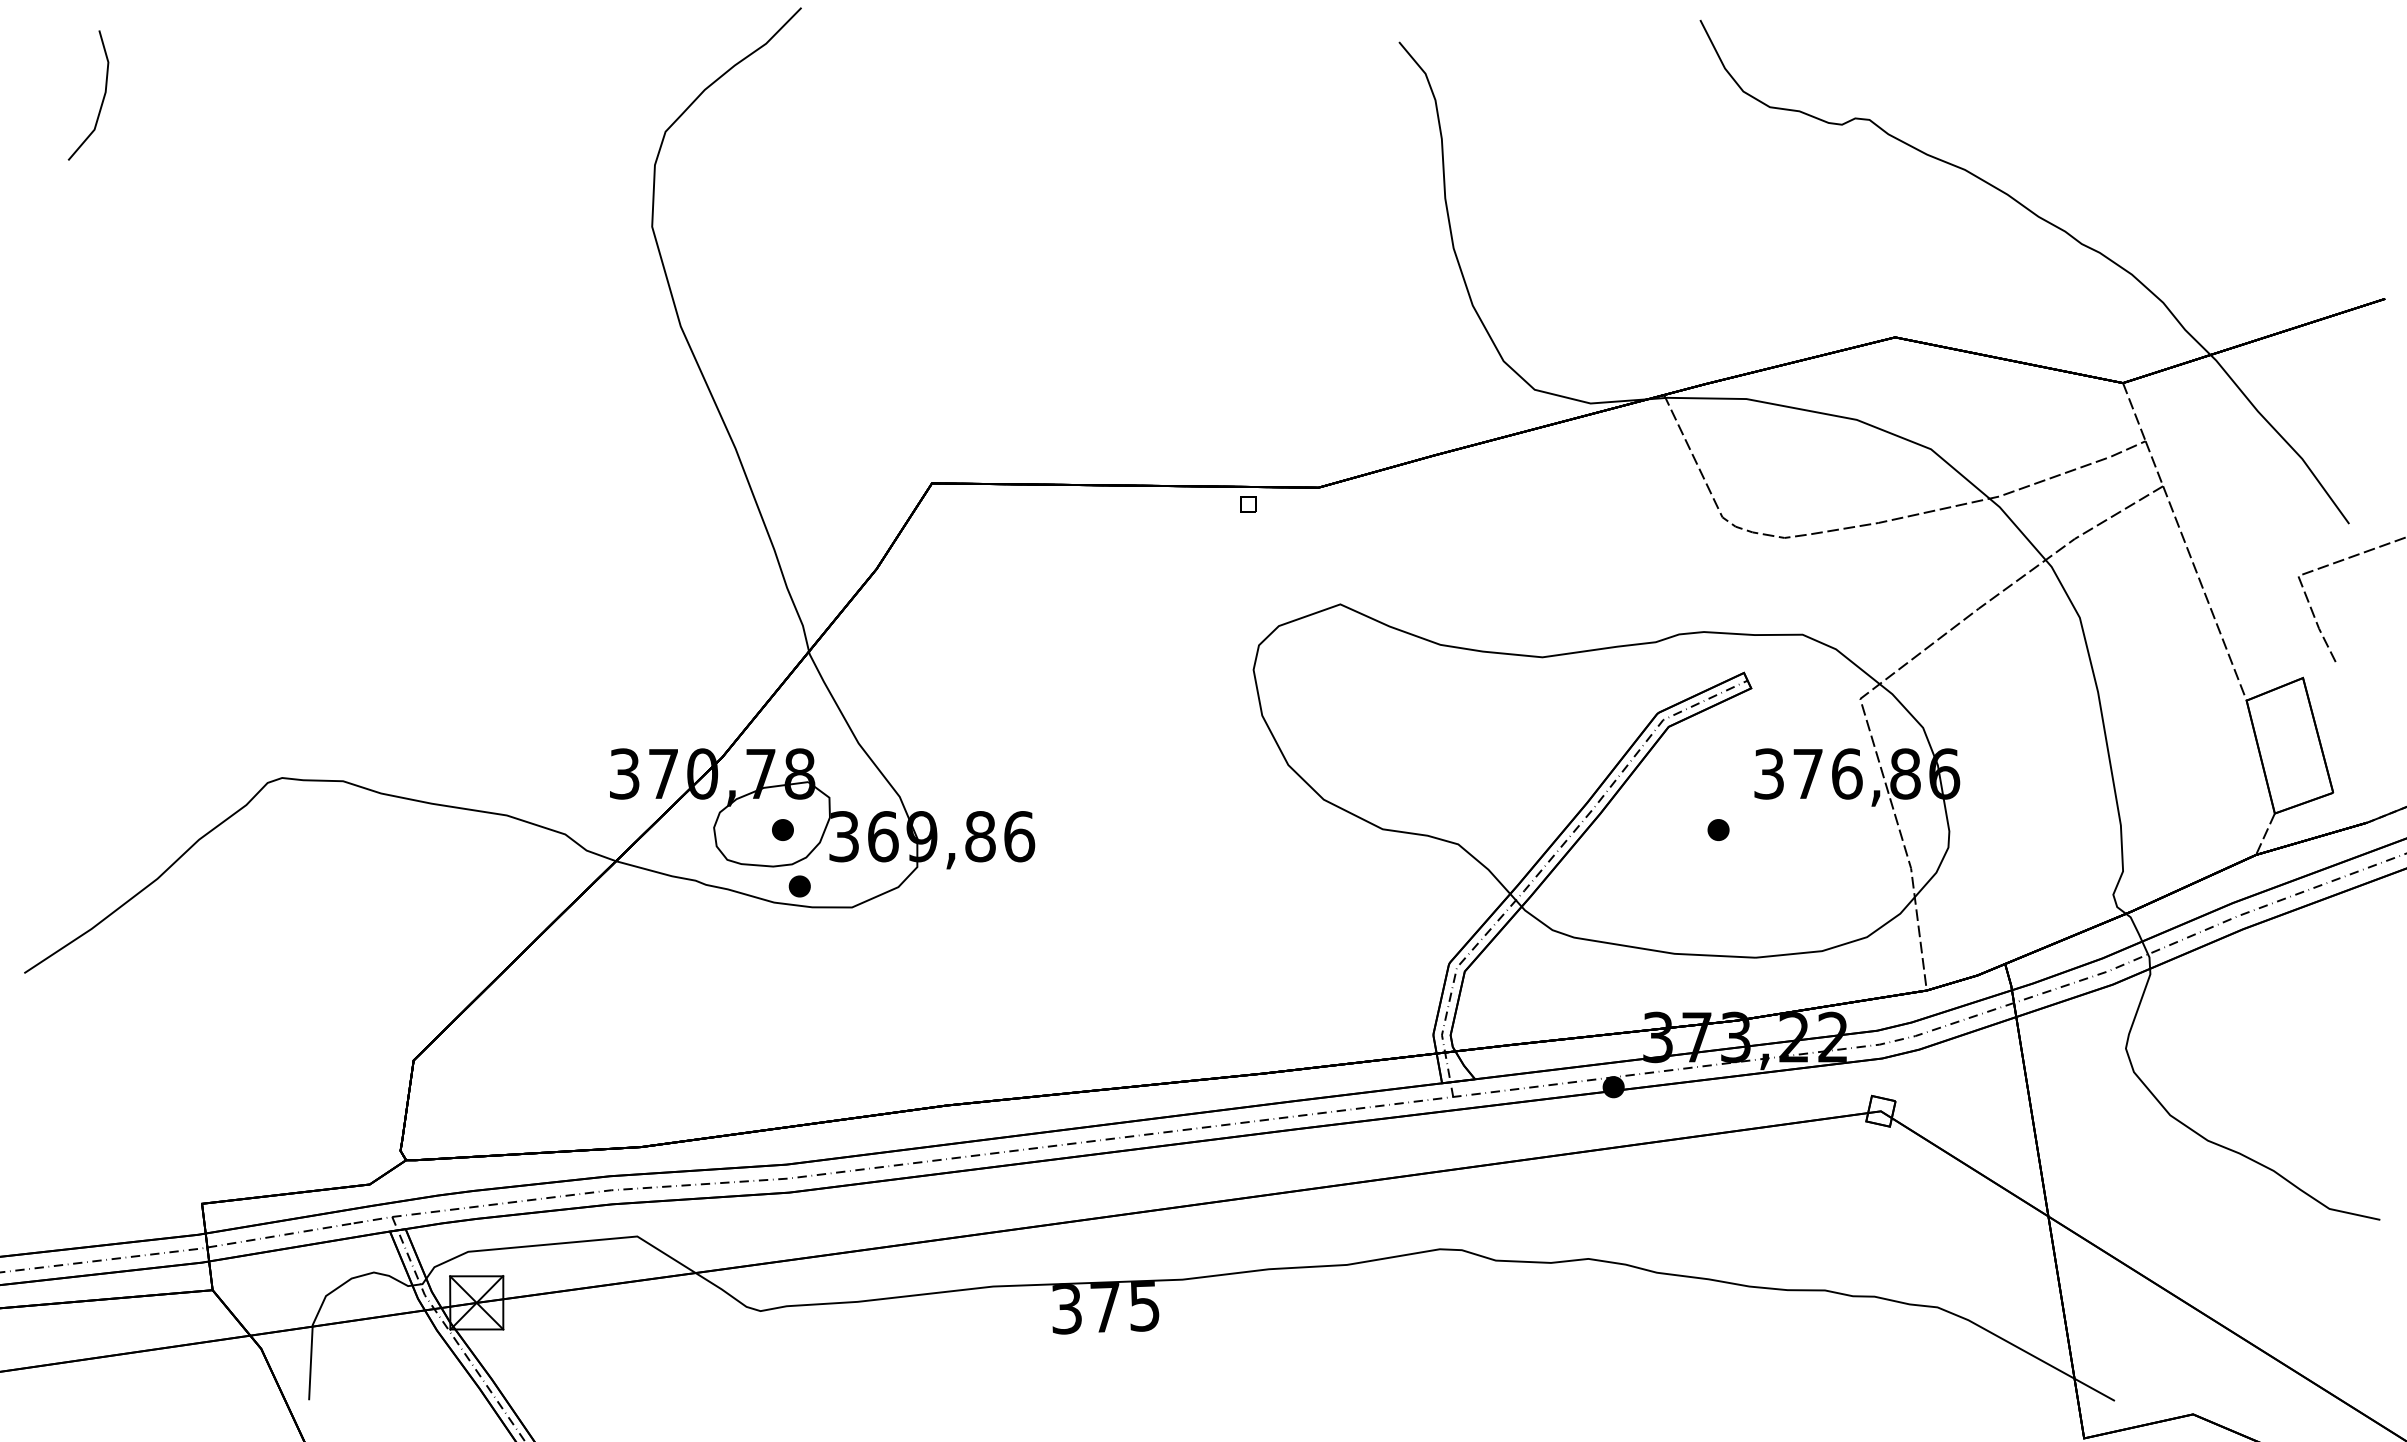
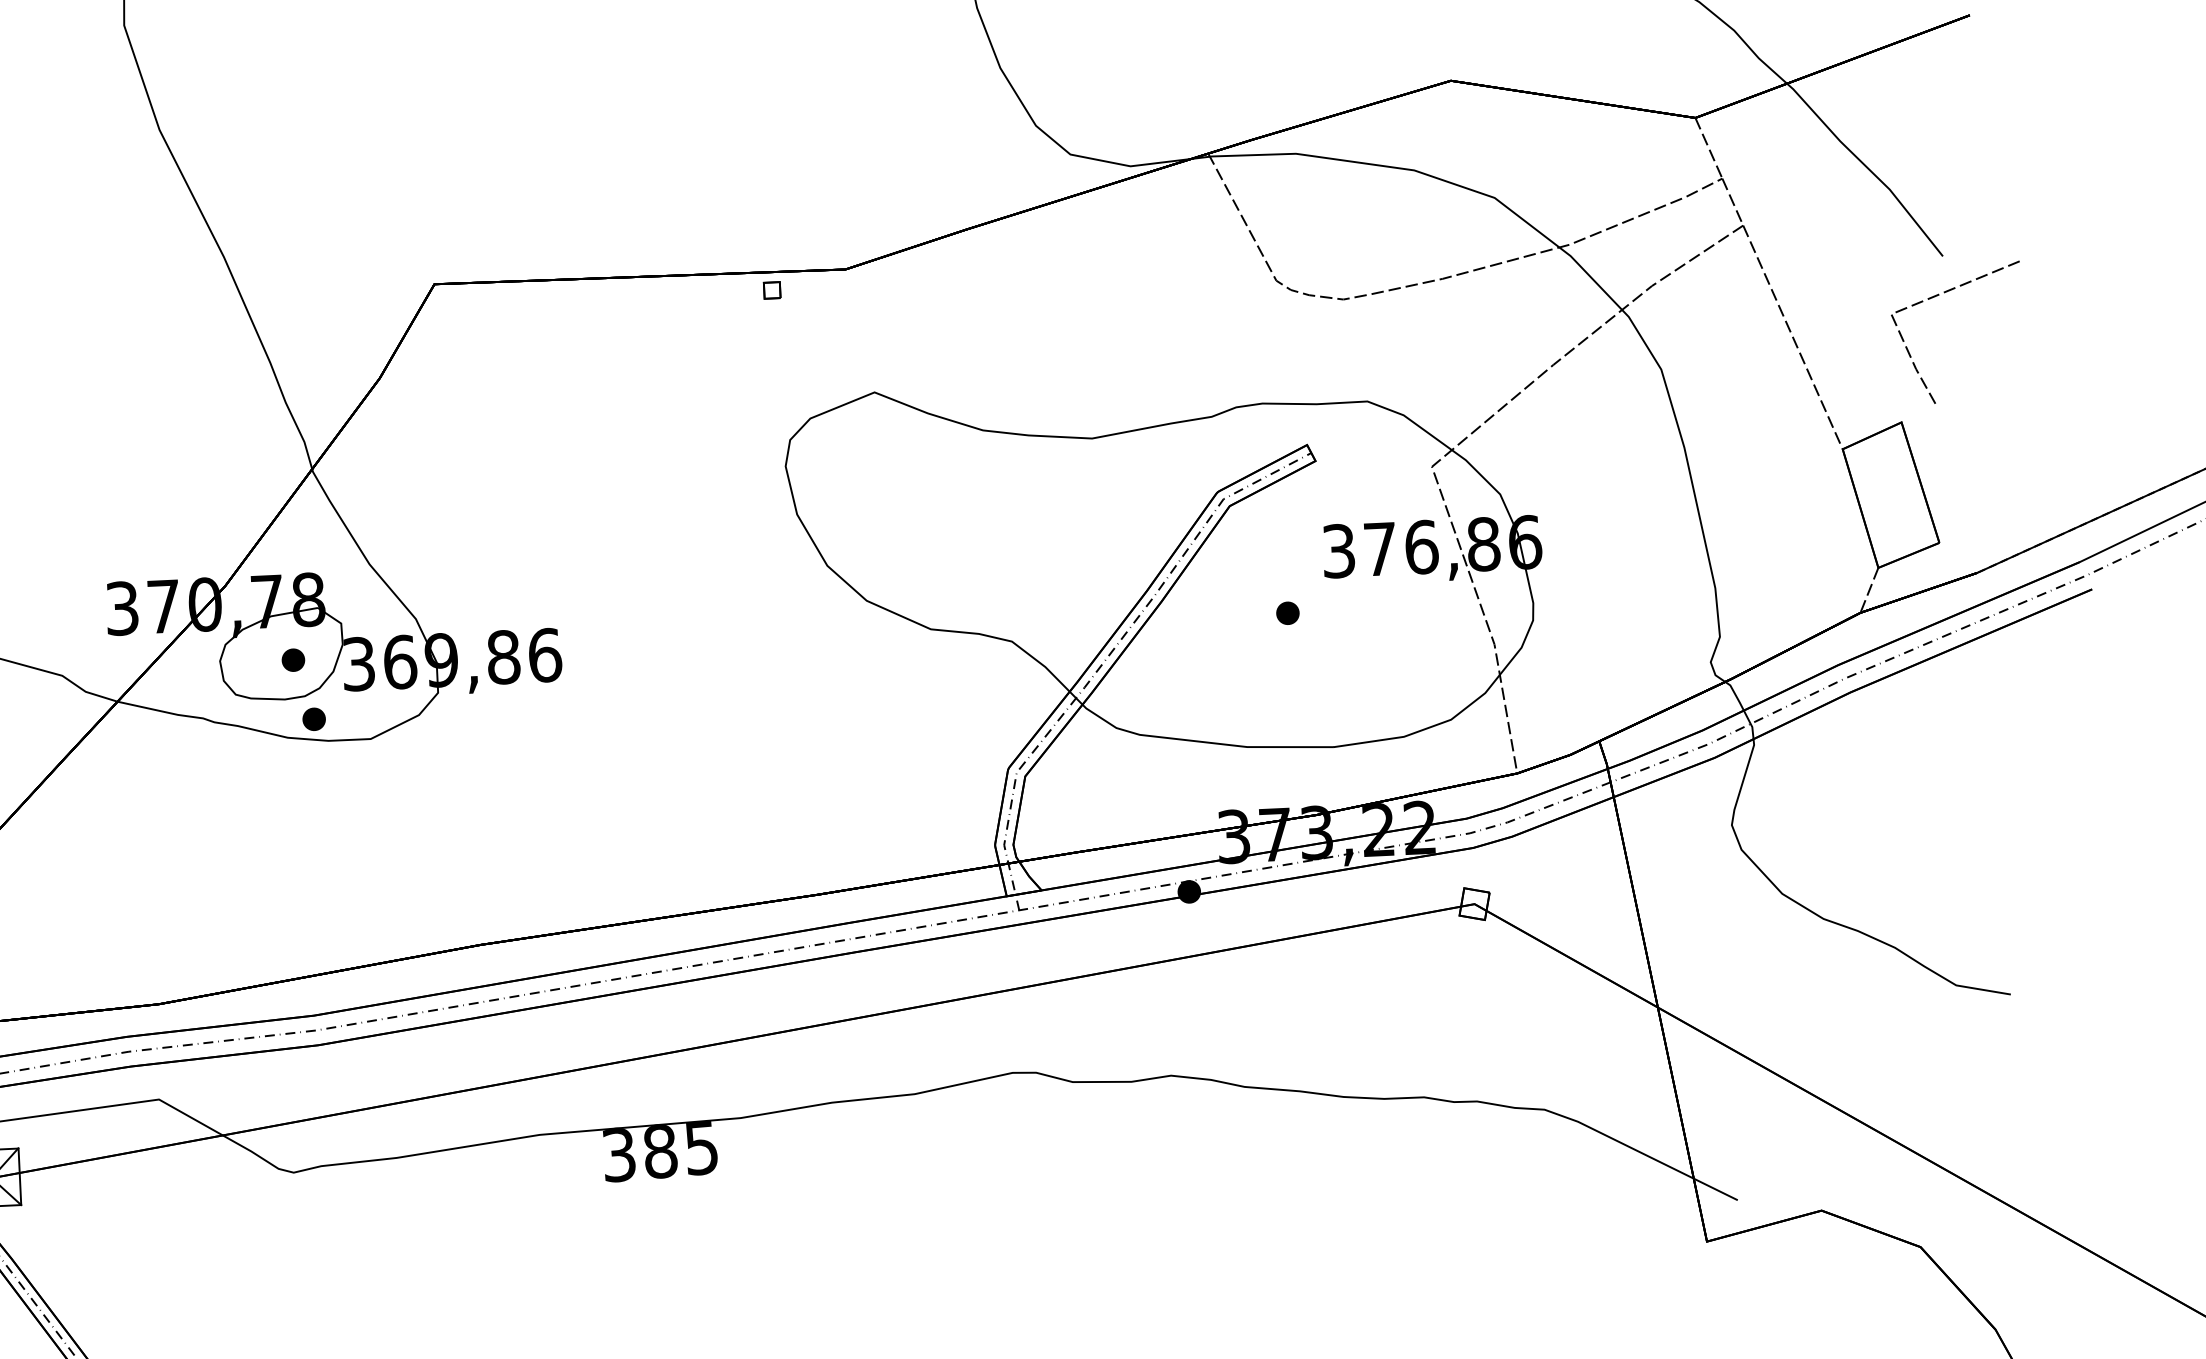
text: (1105, 1307) -> (660, 1151), 375 -> 385

